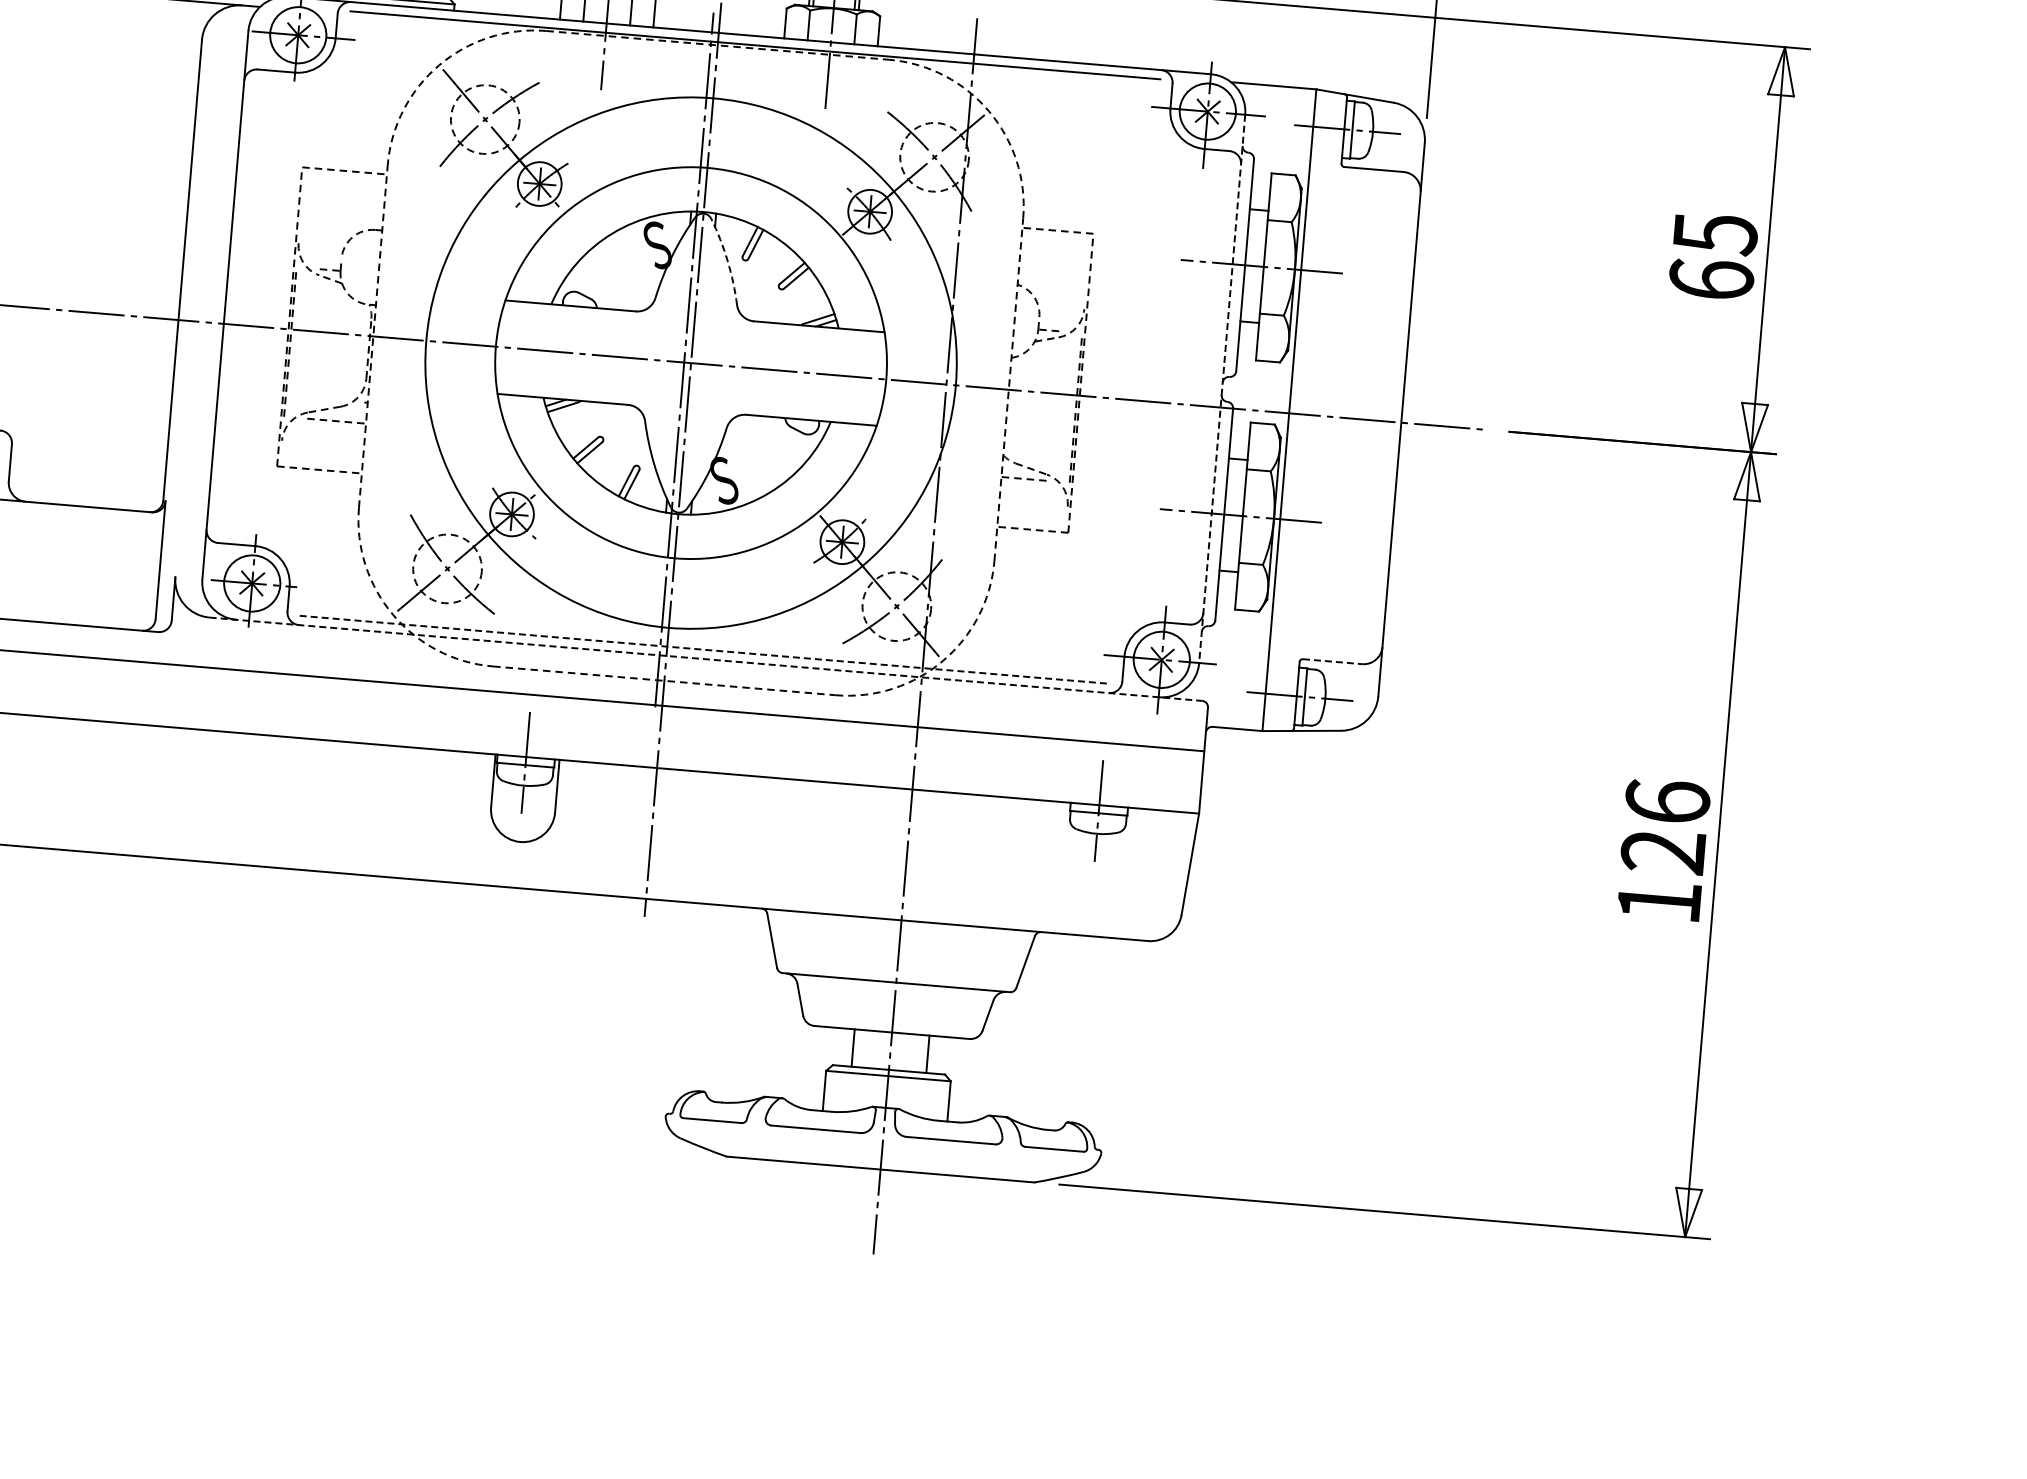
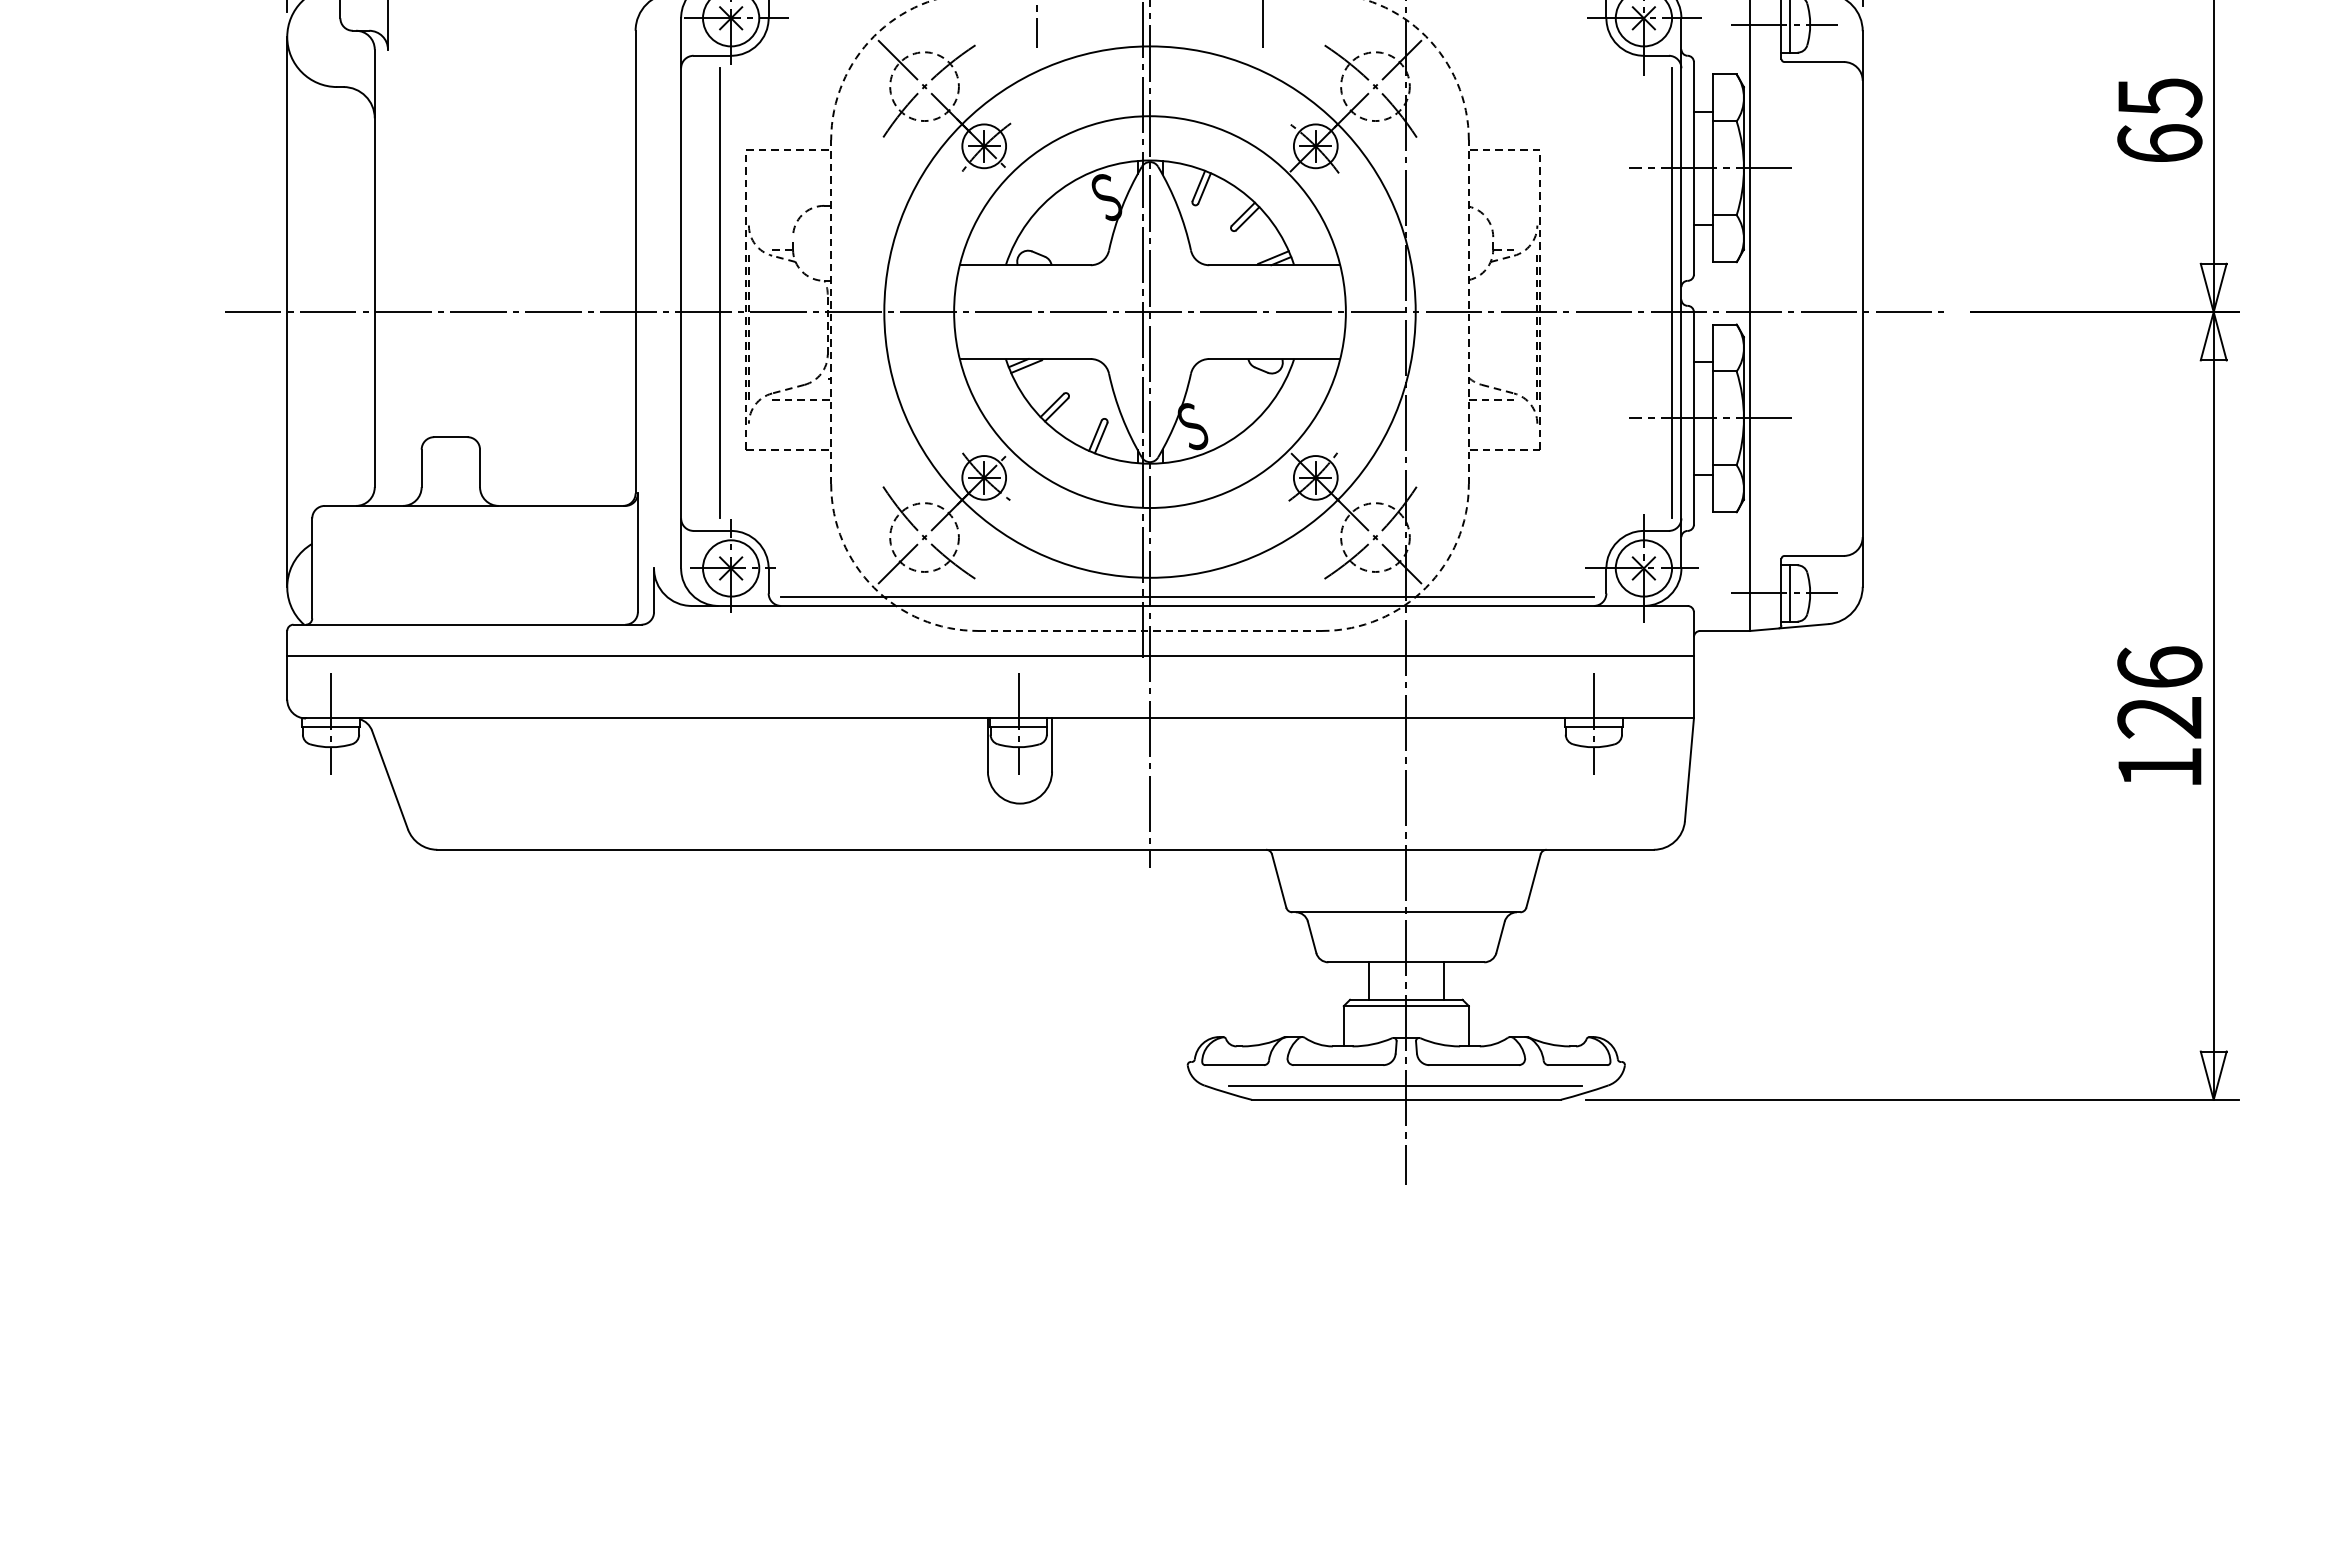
arc: (727, 261) -> (1177, 207), dashed -> solid
line: (263, 308) -> (719, 293), added
line: (1213, 388) -> (1672, 293), added
line: (1222, 389) -> (1681, 293), dashed -> solid
line: (705, 649) -> (1188, 596), dashed -> solid
line: (706, 658) -> (1190, 605), dashed -> solid
line: (1332, 661) -> (1814, 555), dashed -> solid
line: (880, 1156) -> (1405, 1086), added

